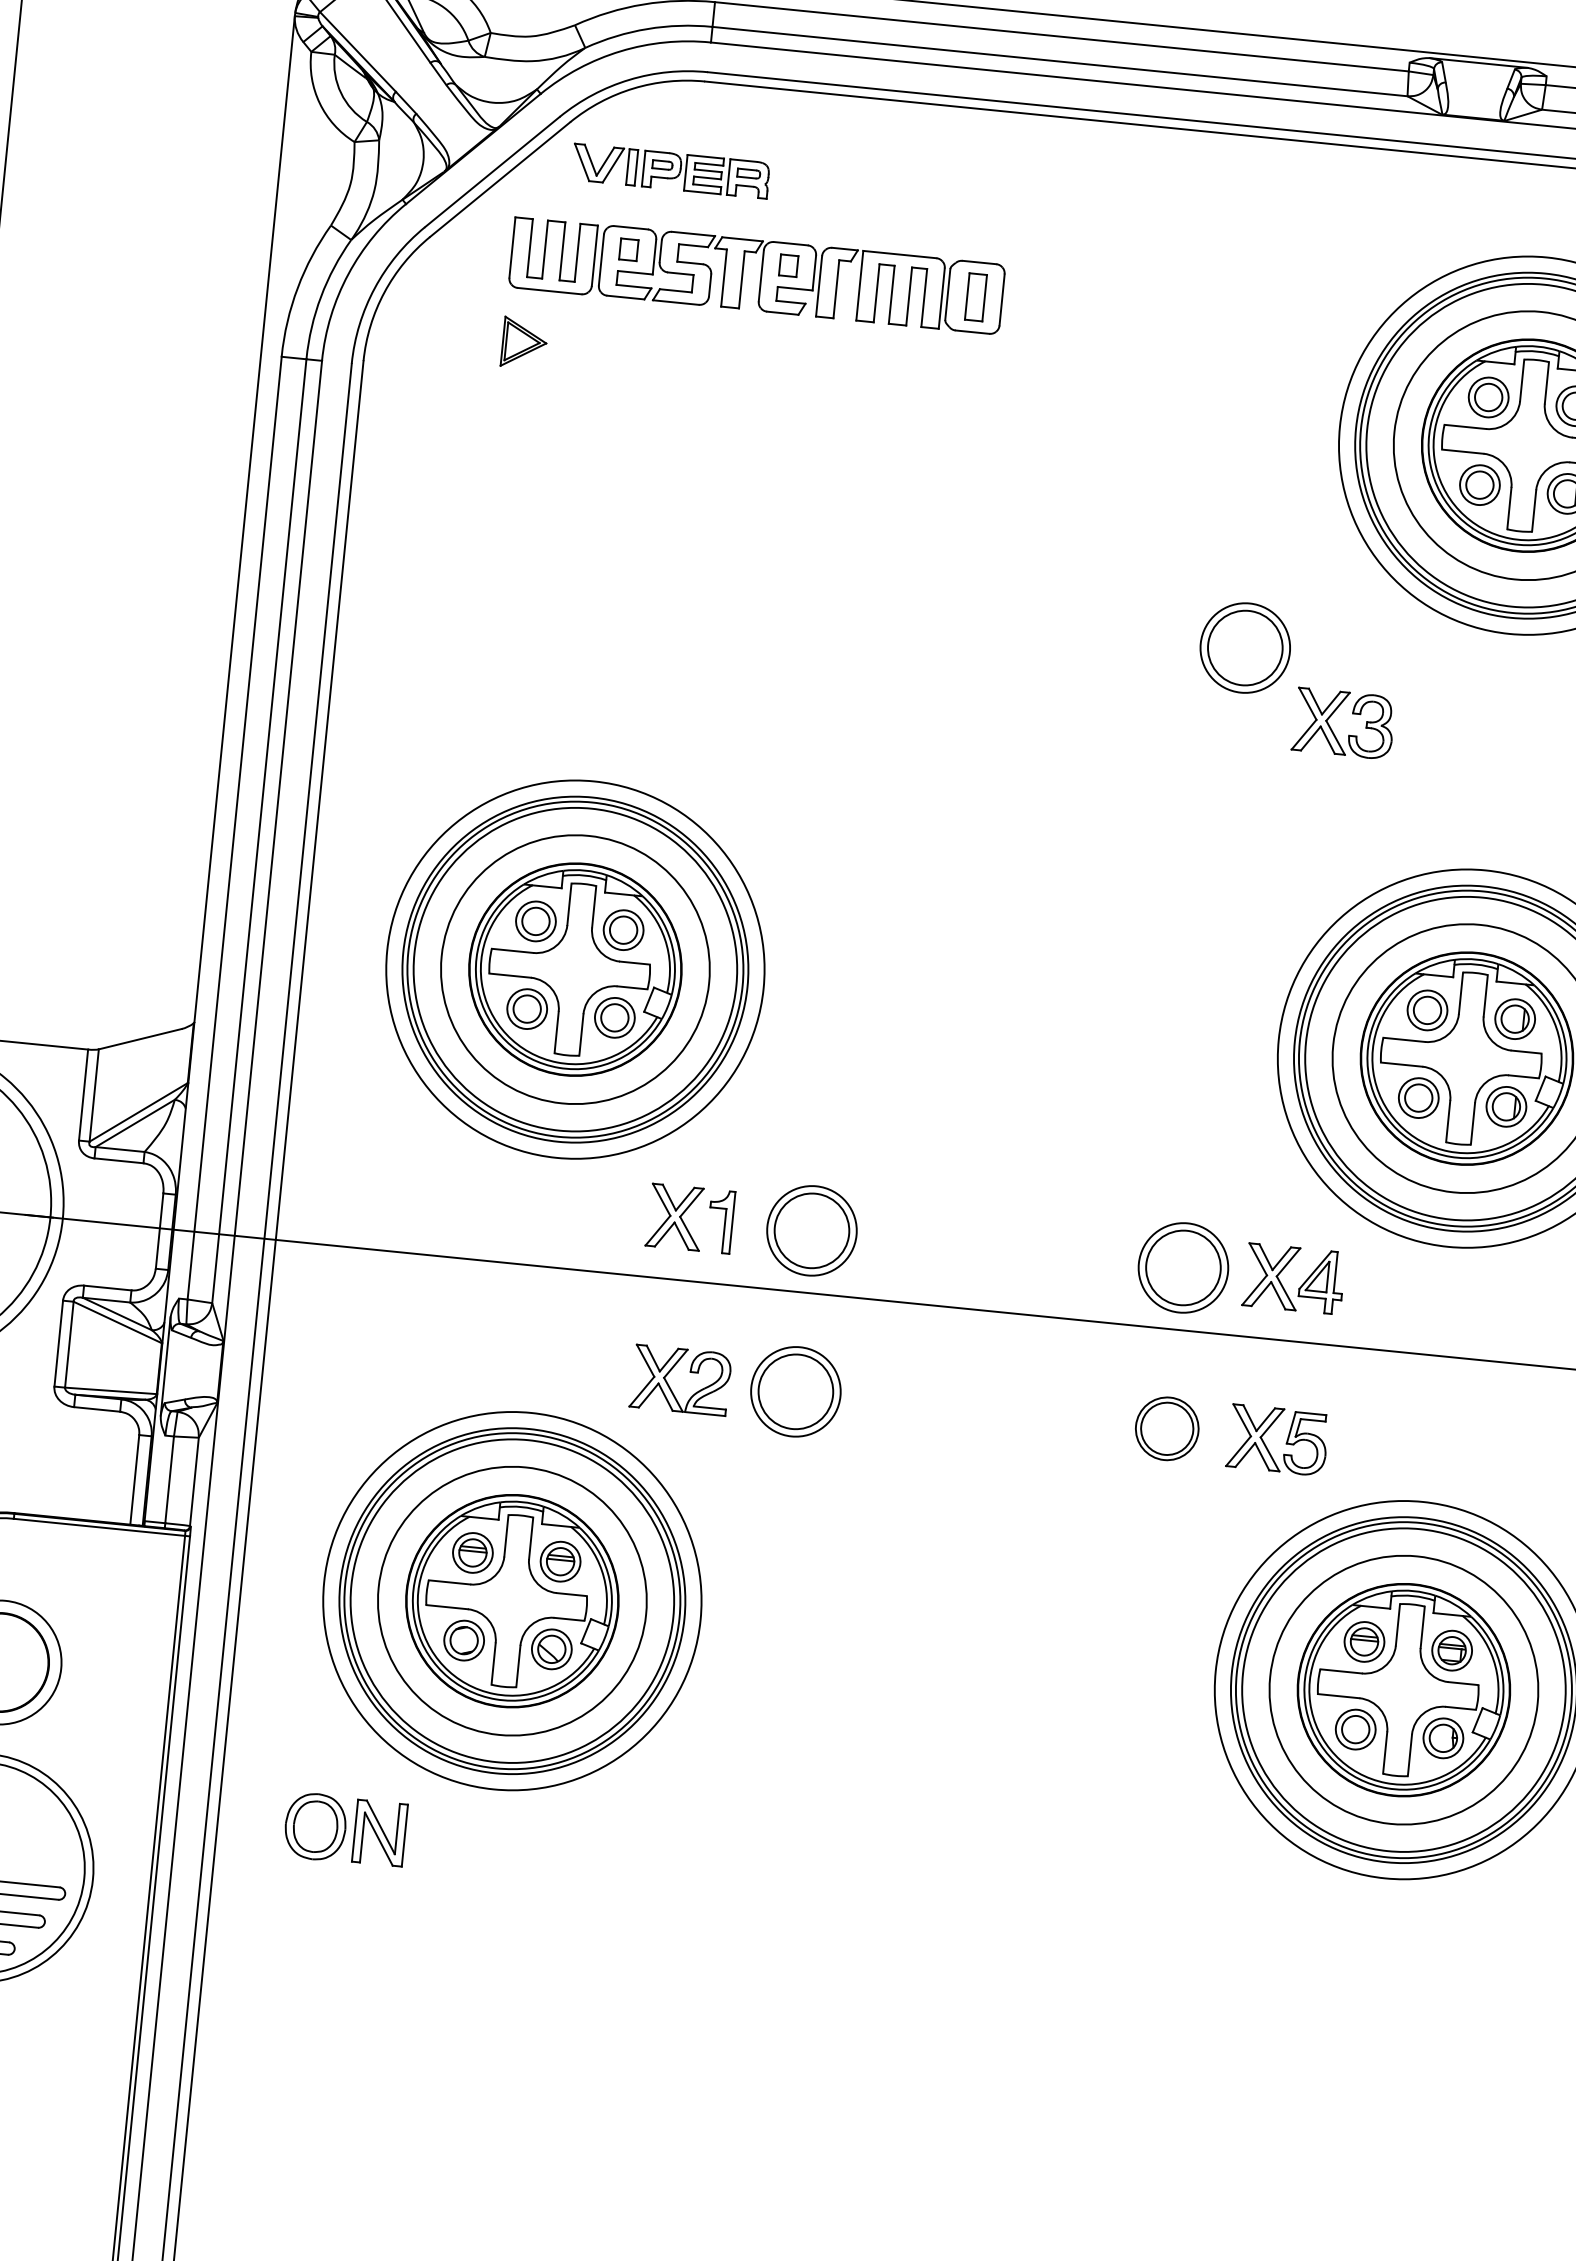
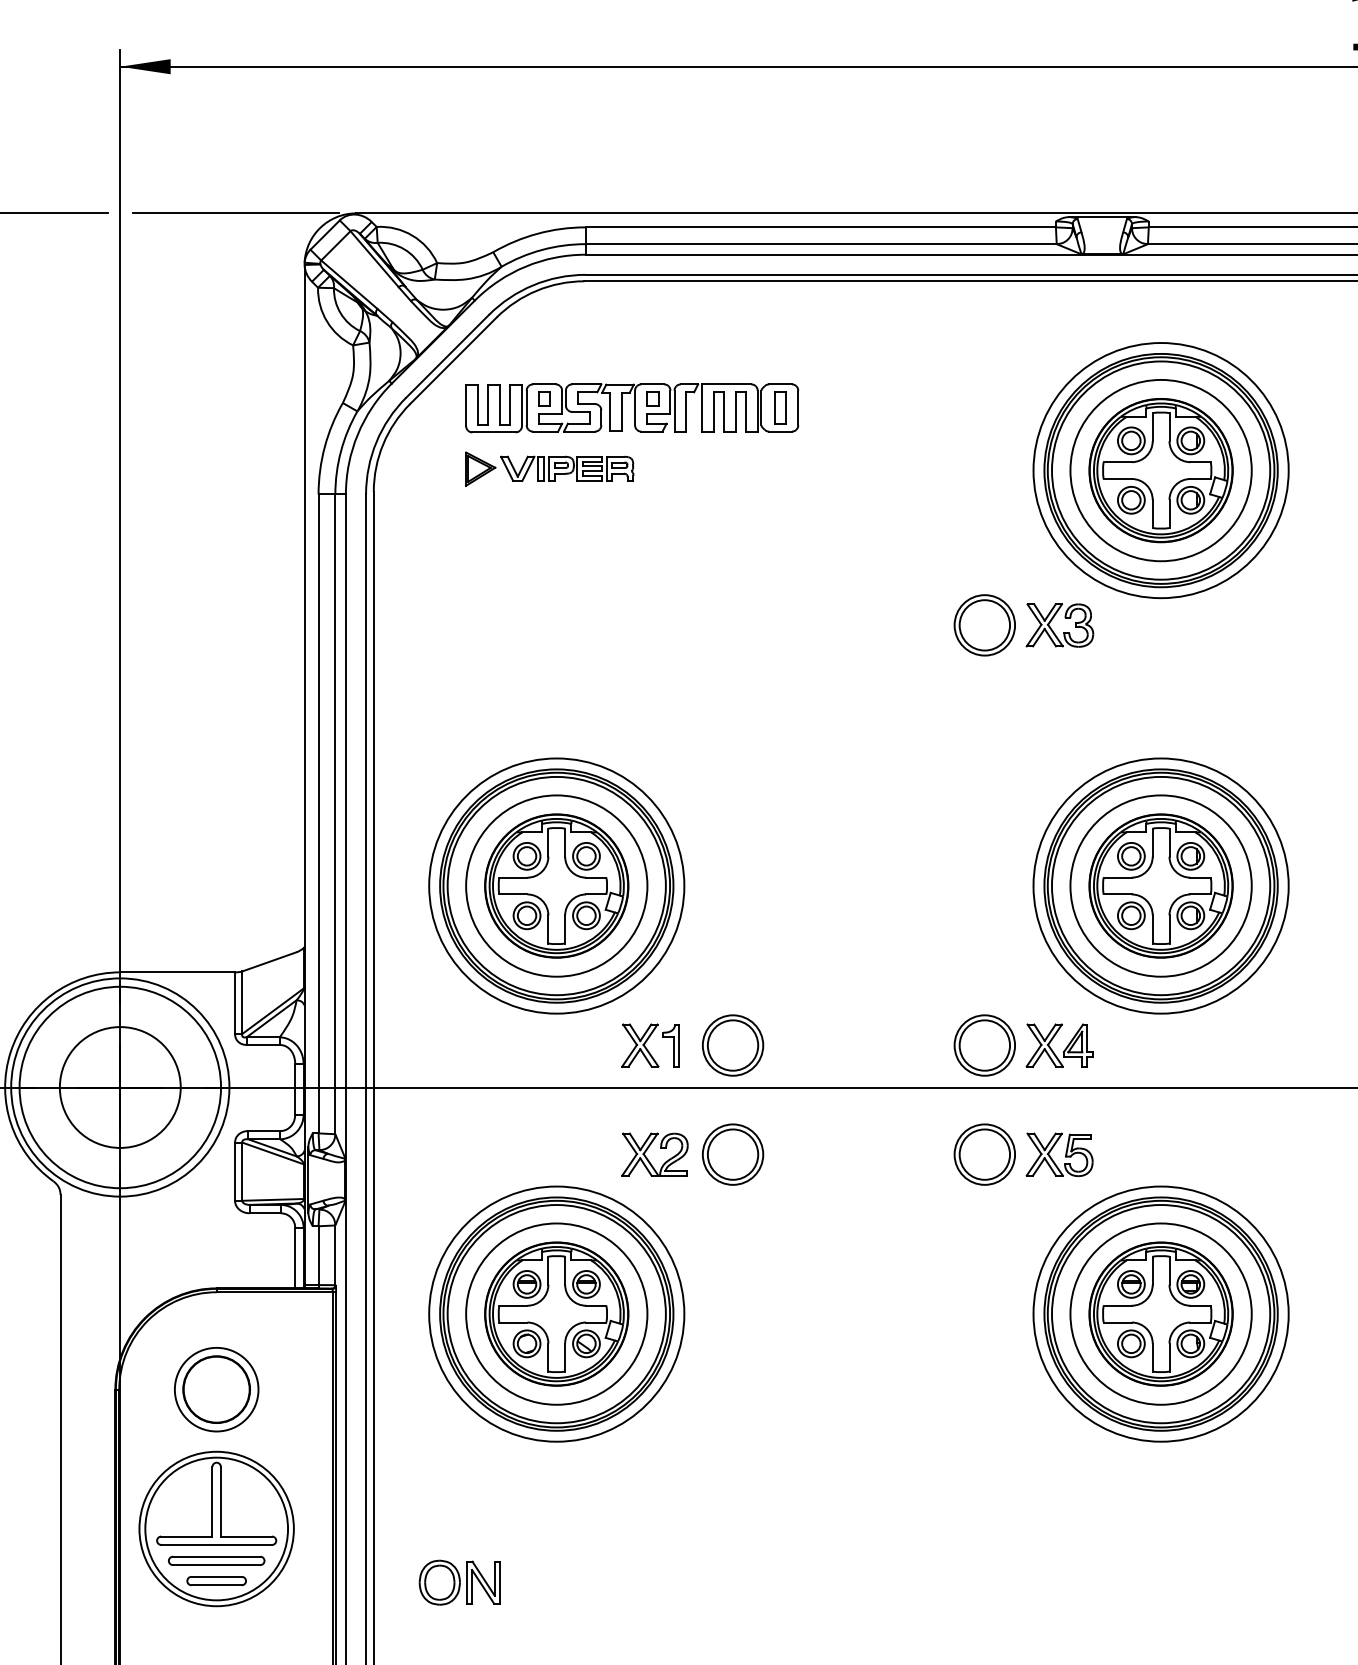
part: (671, 170) -> (567, 468), moved
part: (1333, 730) -> (1053, 630), moved
part: (1166, 1428) -> (984, 1154), size x1.43
part: (344, 1829) -> (459, 1582), moved

